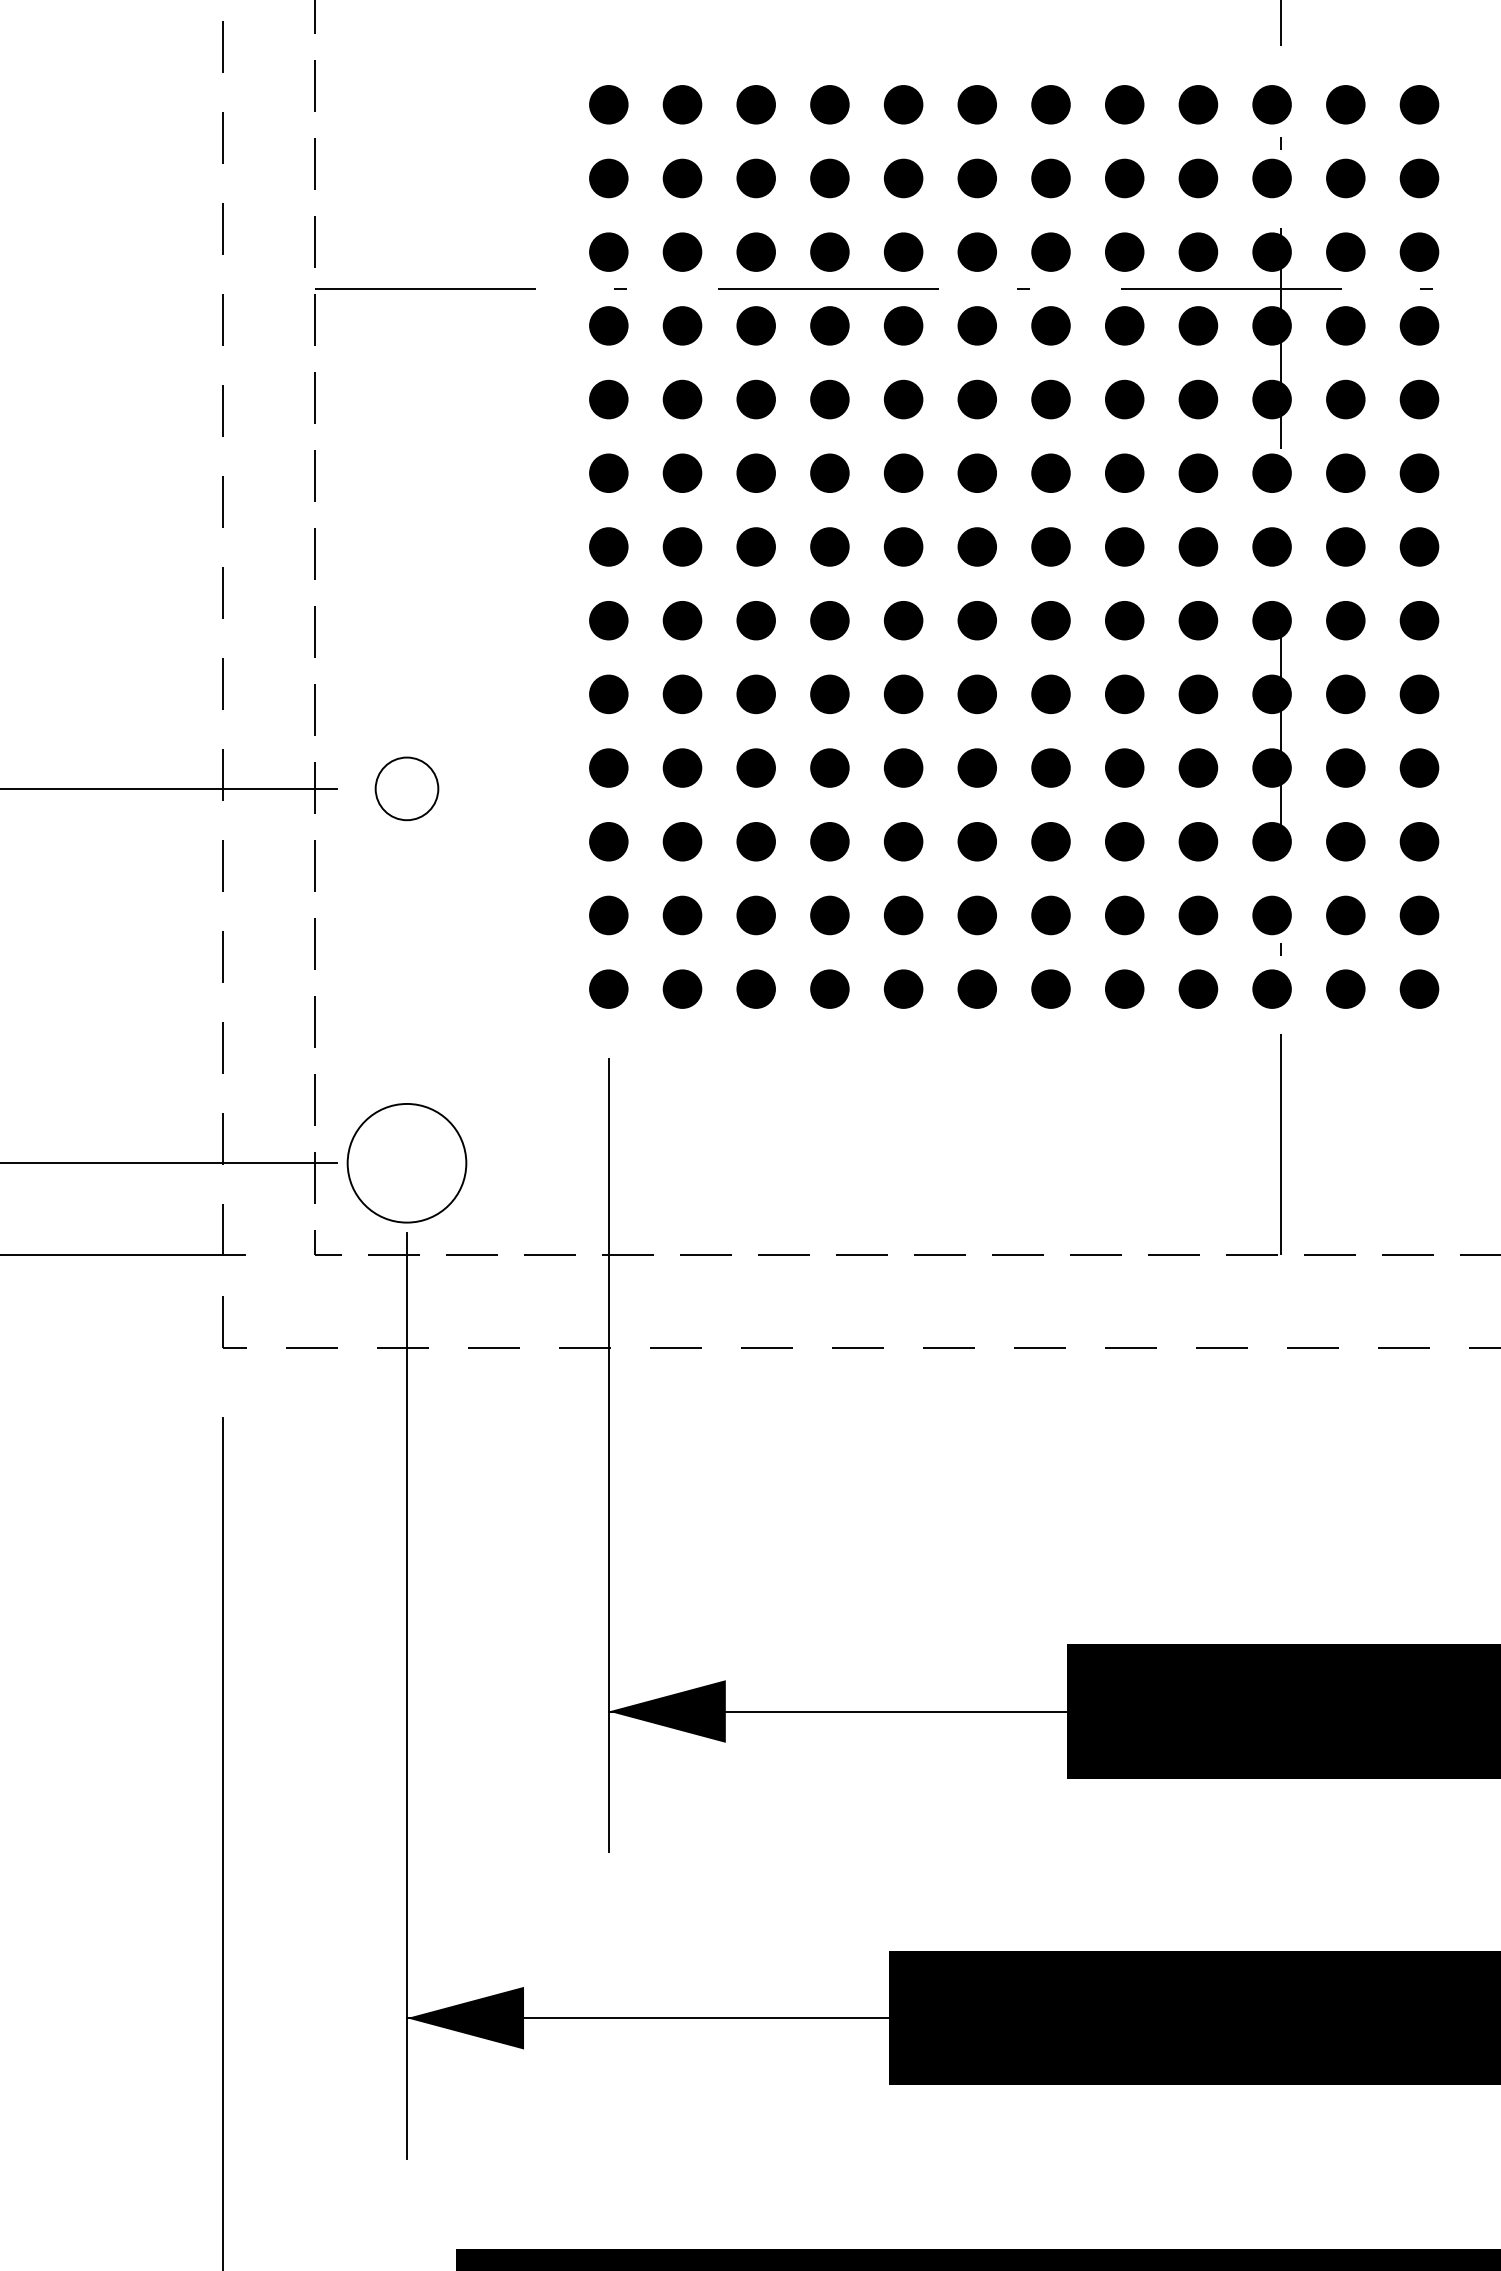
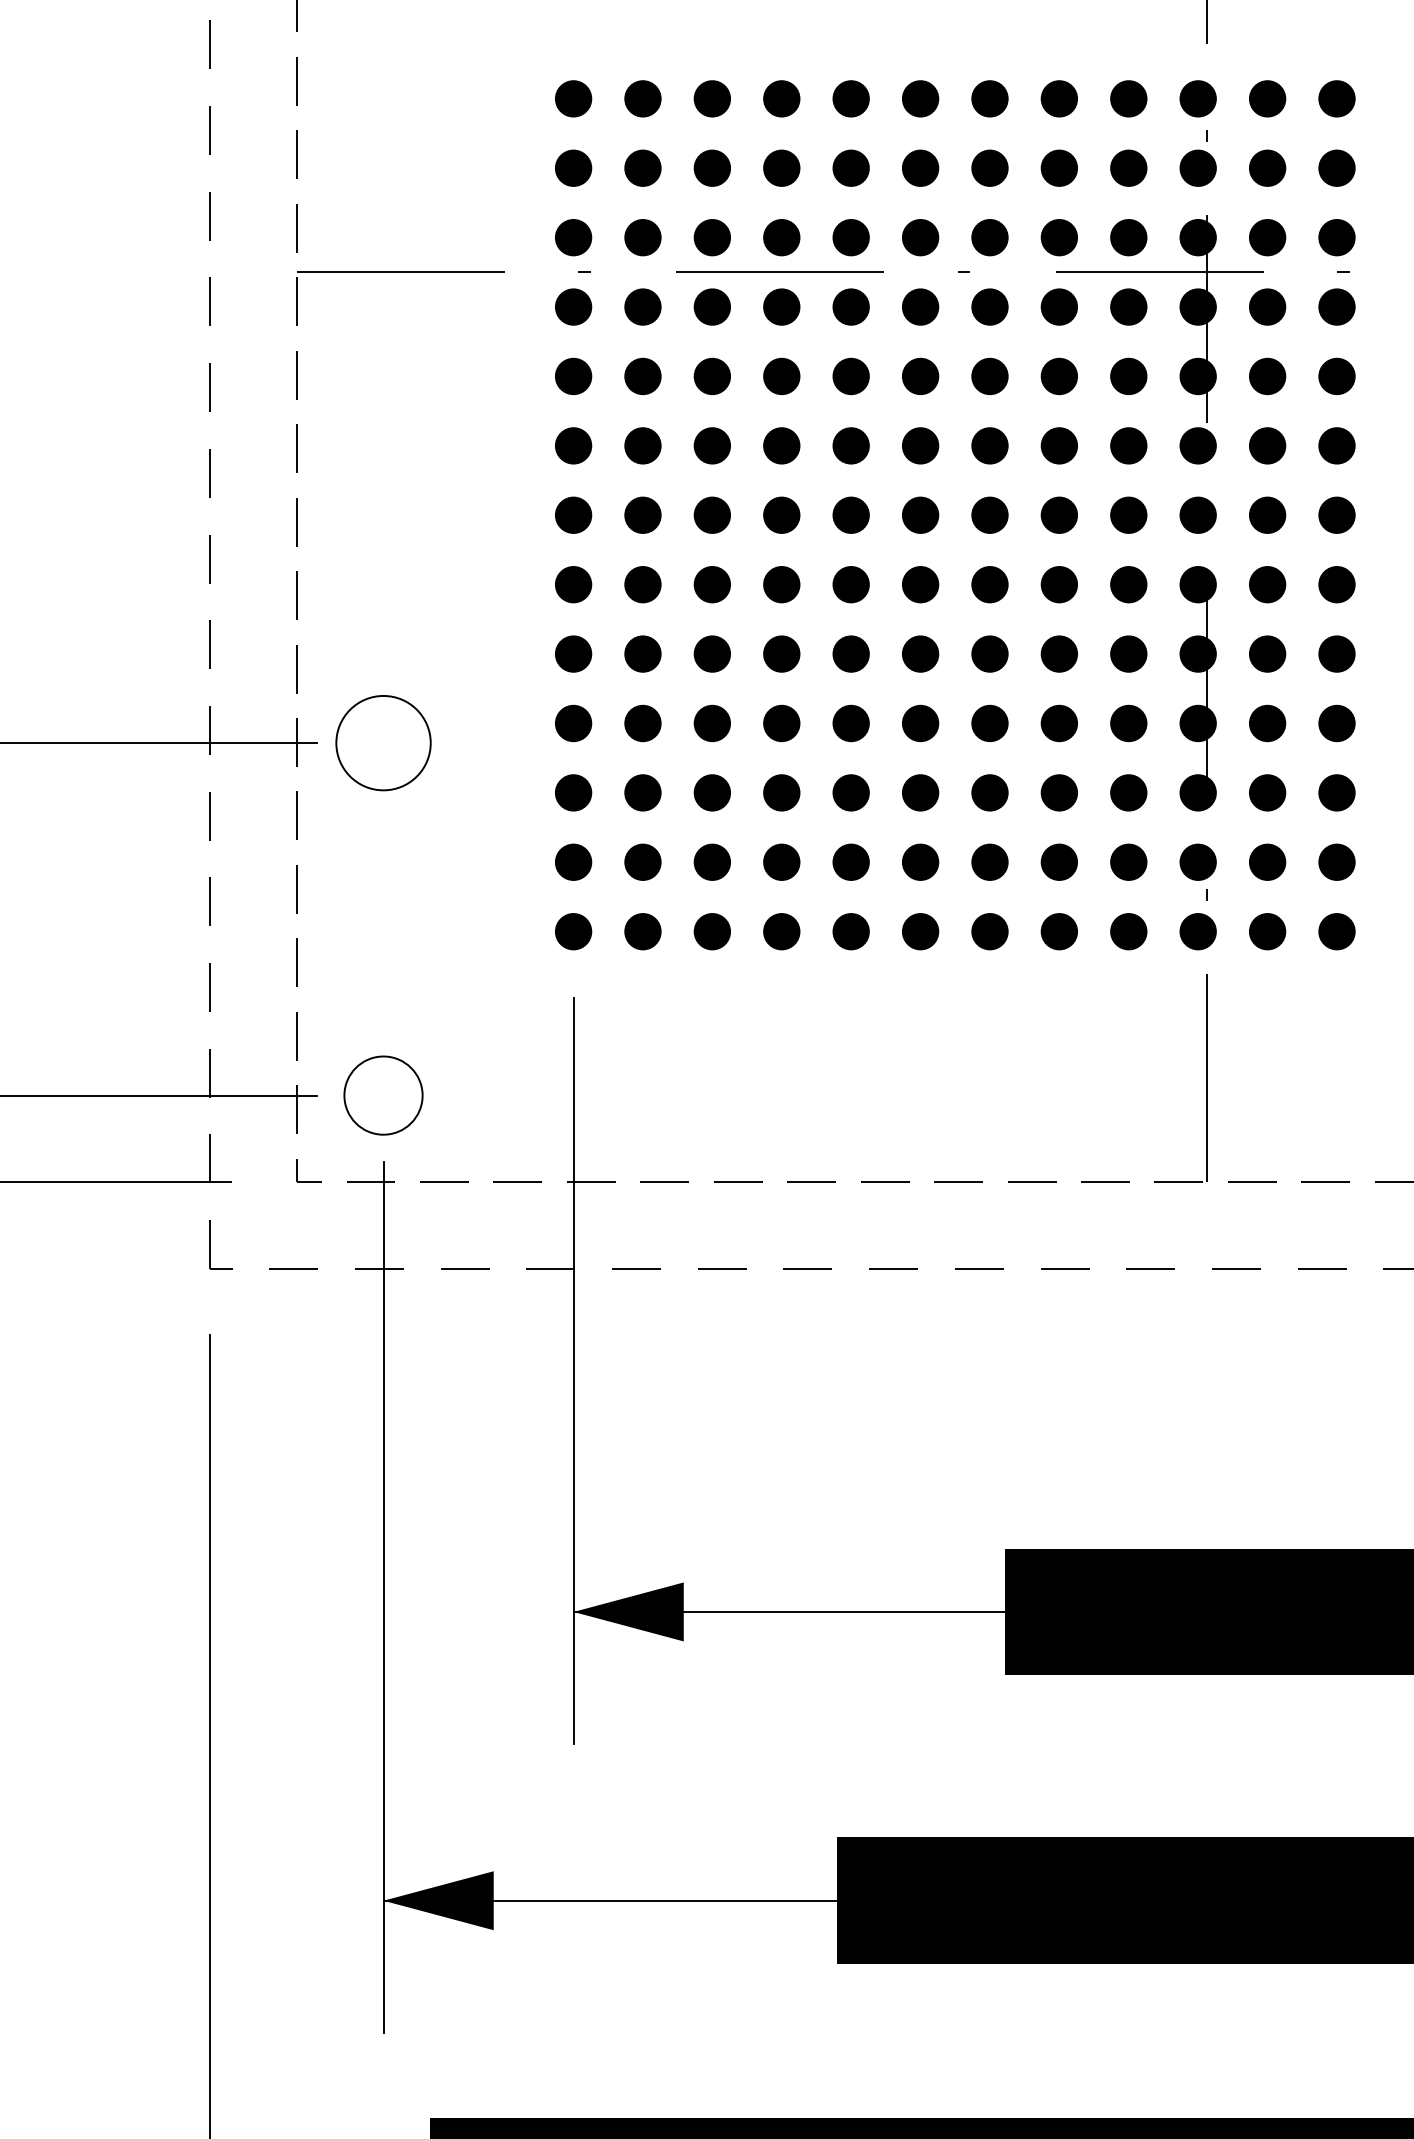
circle: (406, 788) -> (383, 742), size x1.6
circle: (406, 1163) -> (383, 1095), size x0.7

